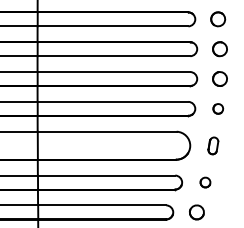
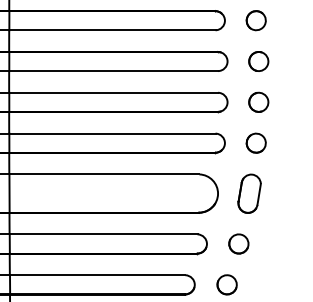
part: (218, 108) -> (256, 142), size x1.43
part: (213, 145) -> (249, 193), size x1.67
part: (205, 182) -> (238, 243), size x1.43

